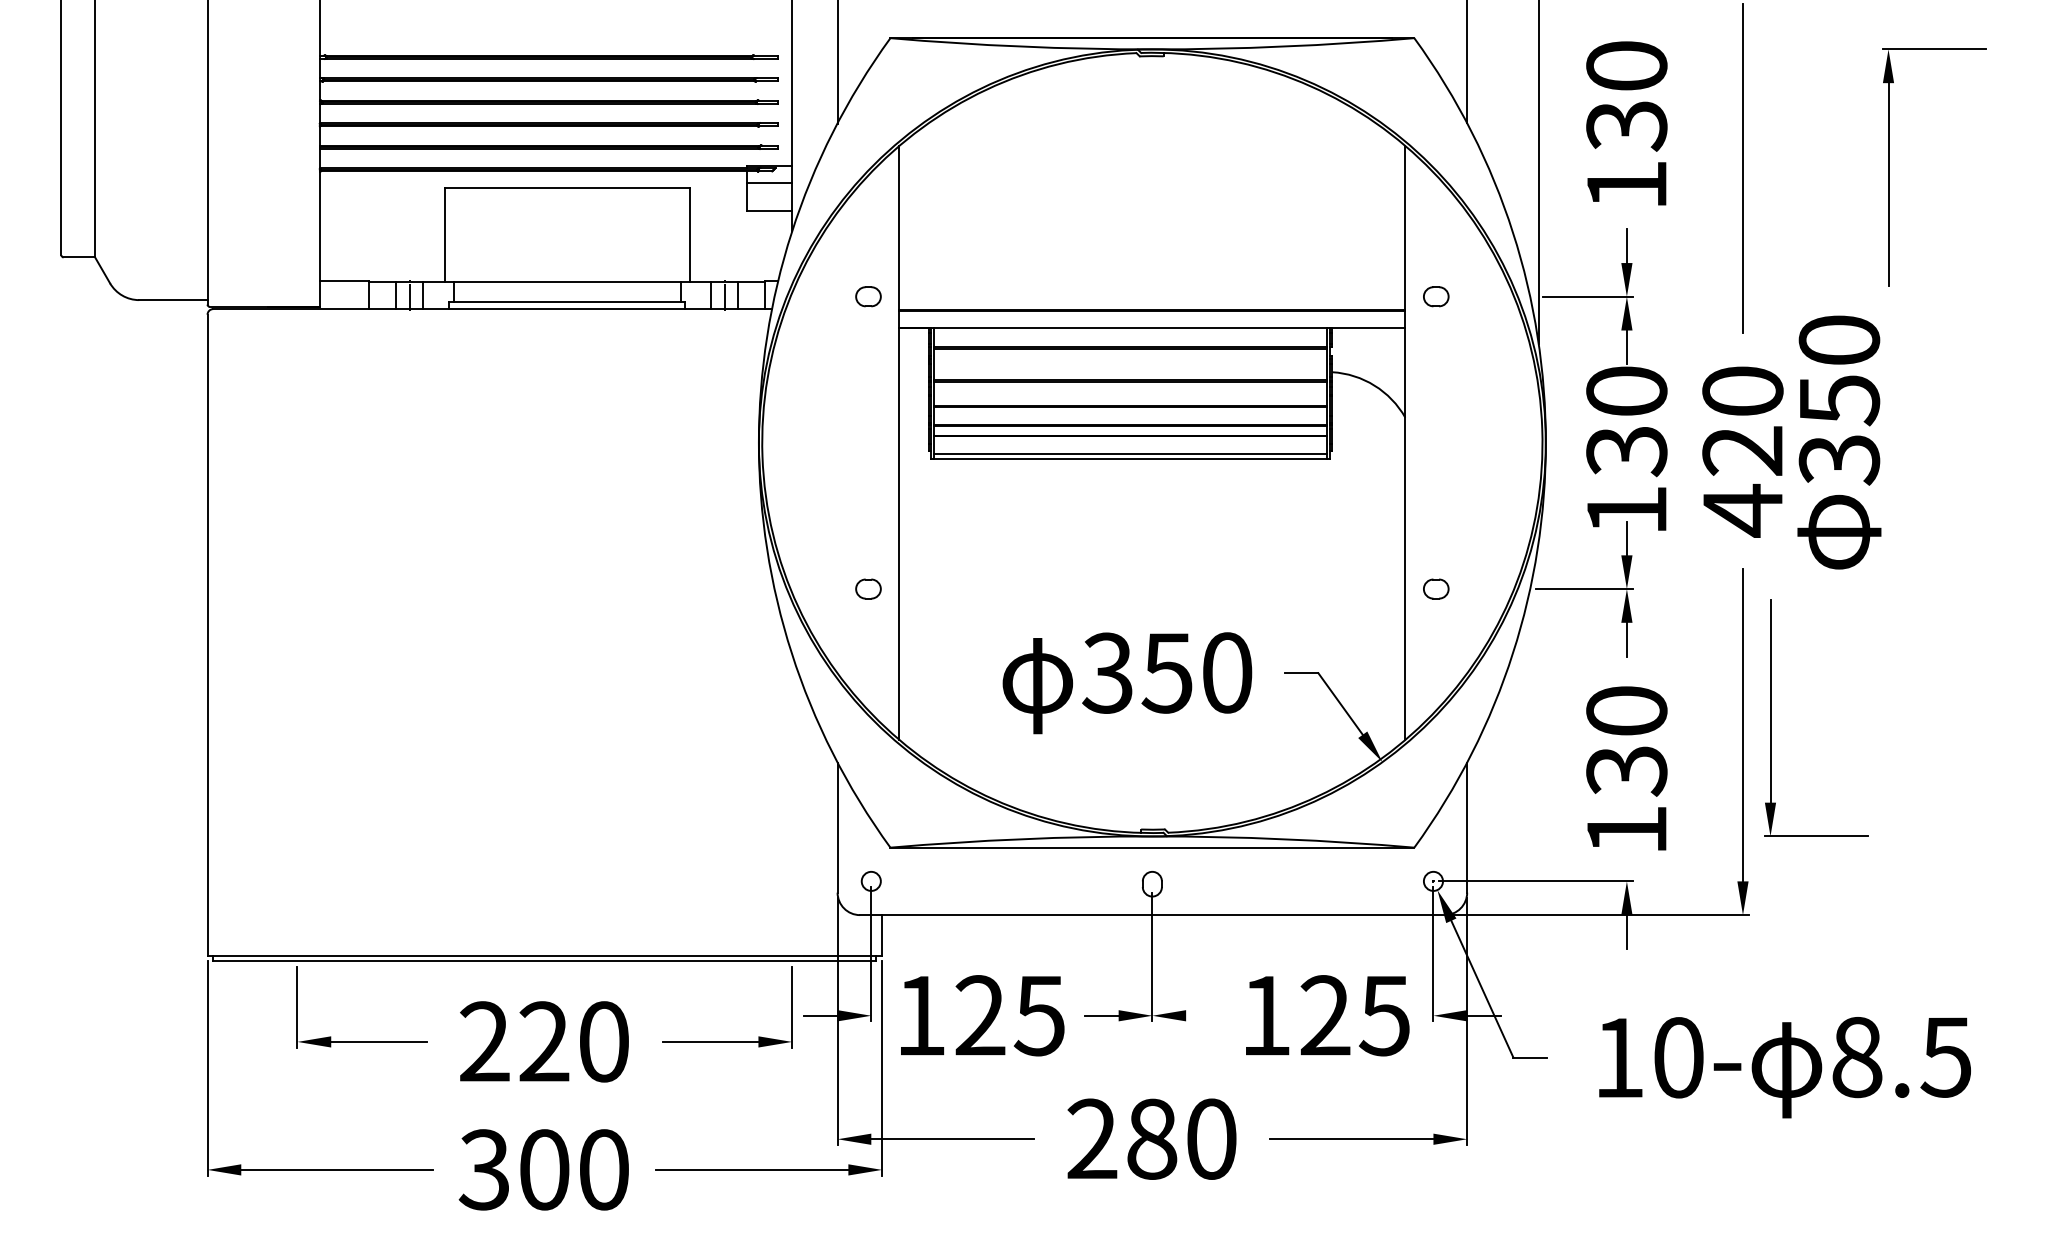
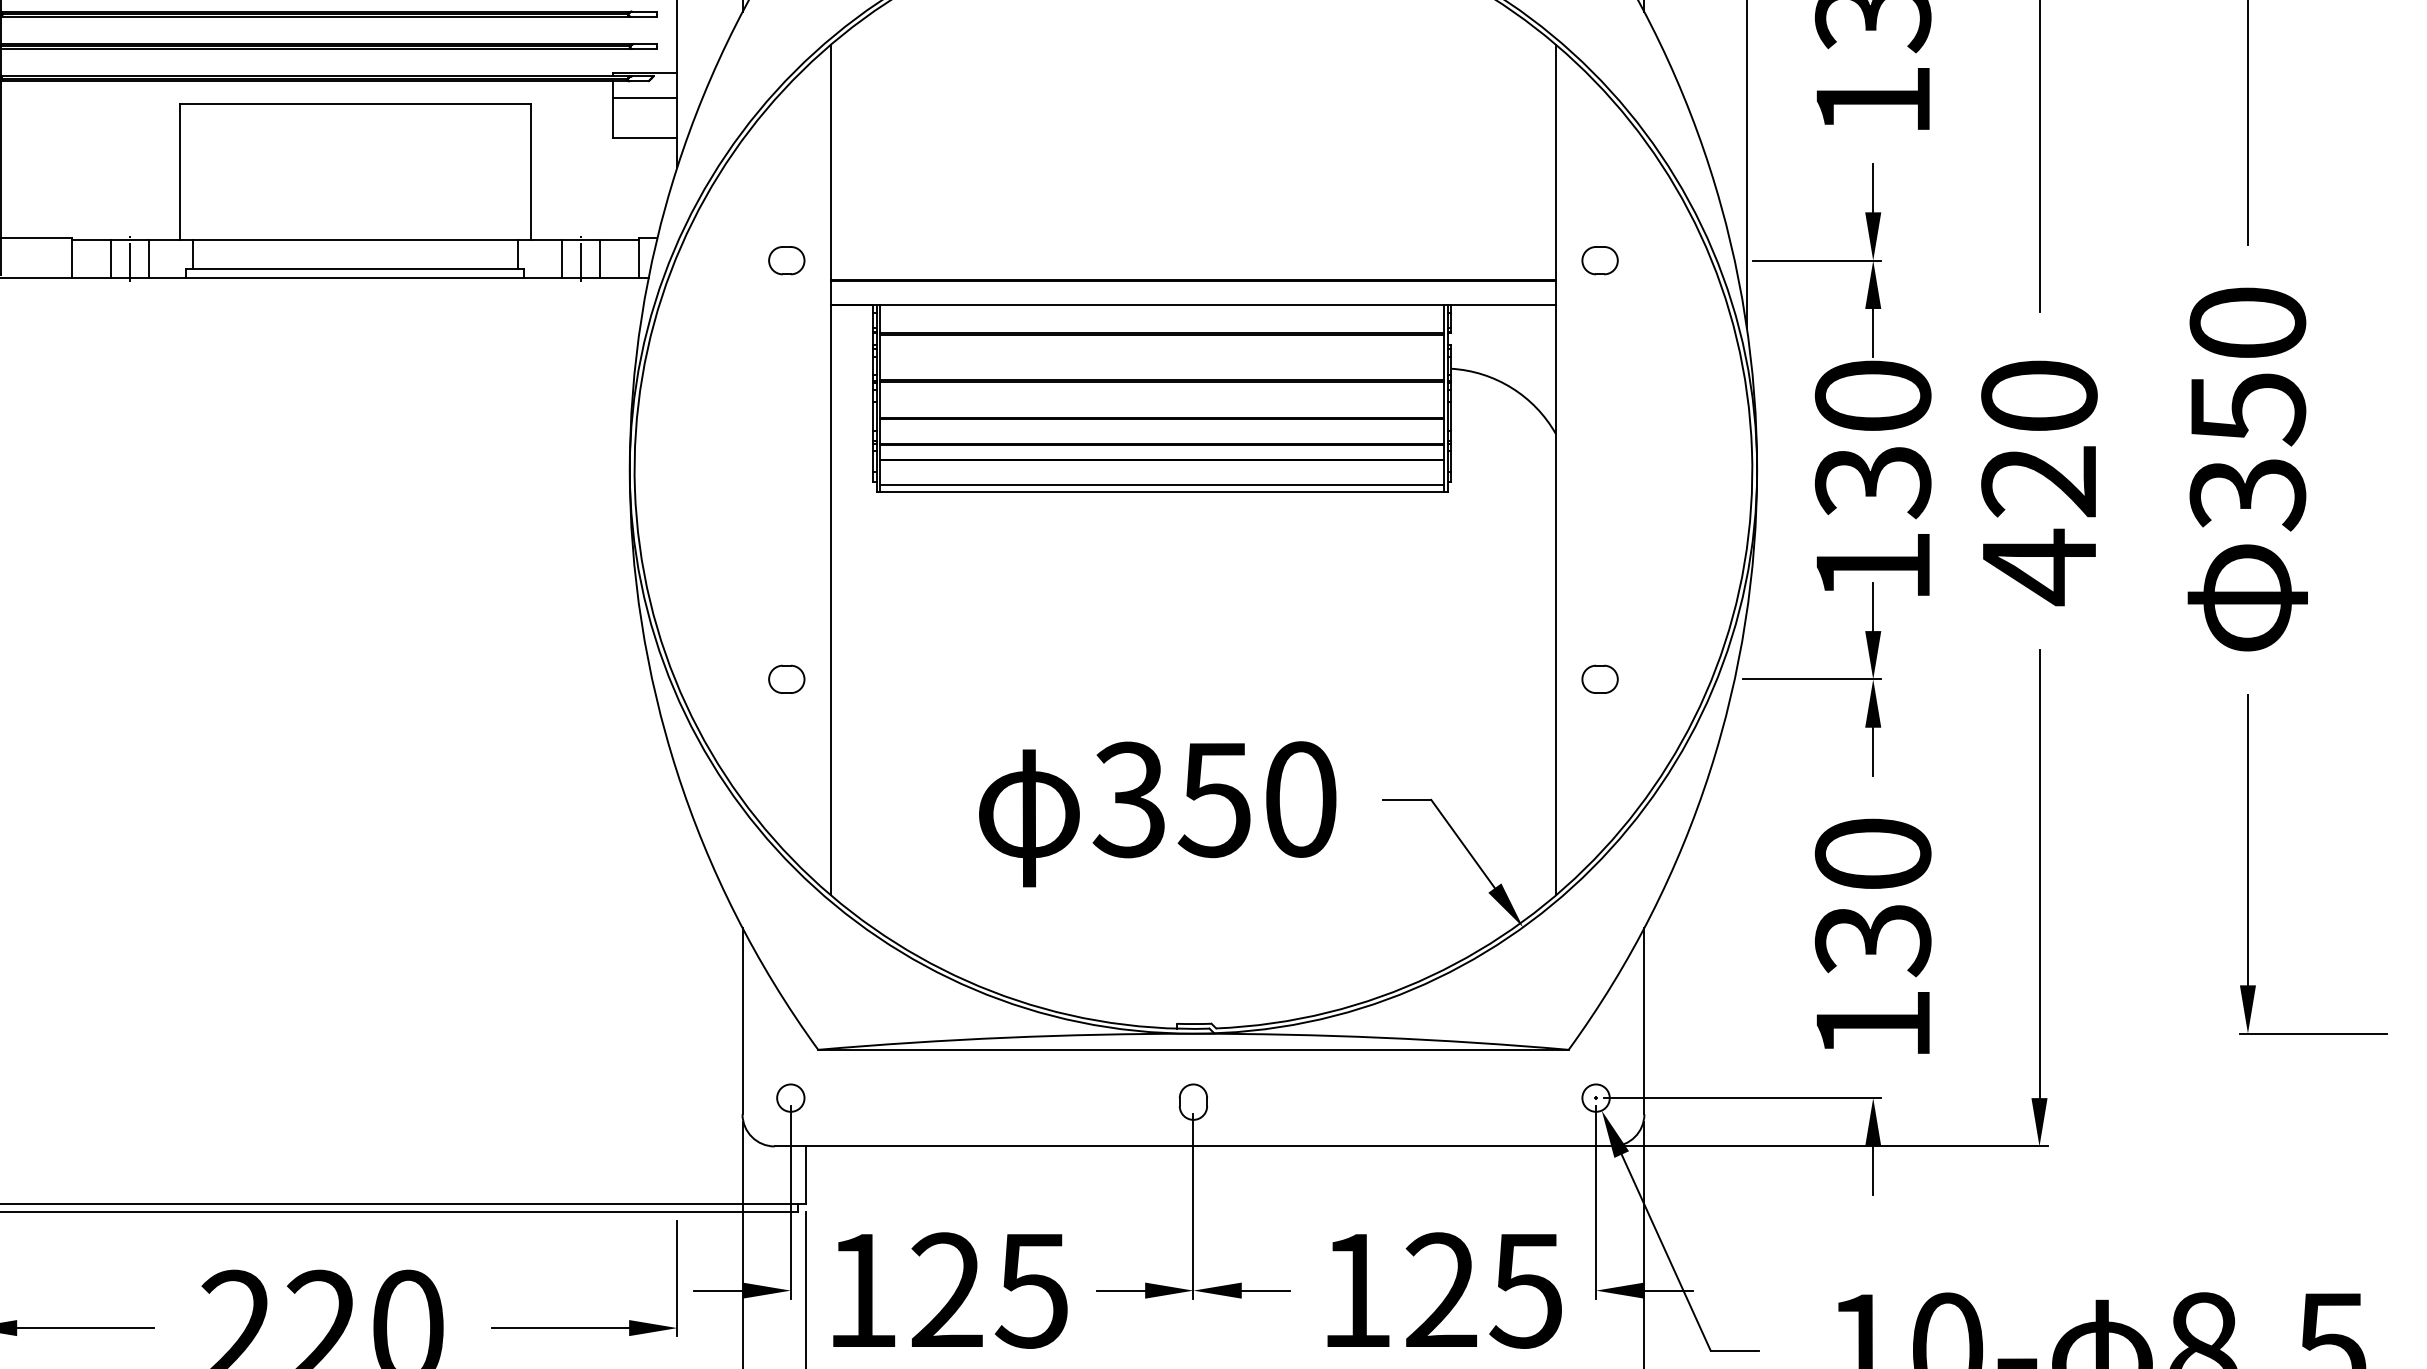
text: (1839, 442) -> (2247, 469), moved
part: (1771, 717) -> (2249, 863), moved
line: (1202, 1015) -> (1265, 1290), added

